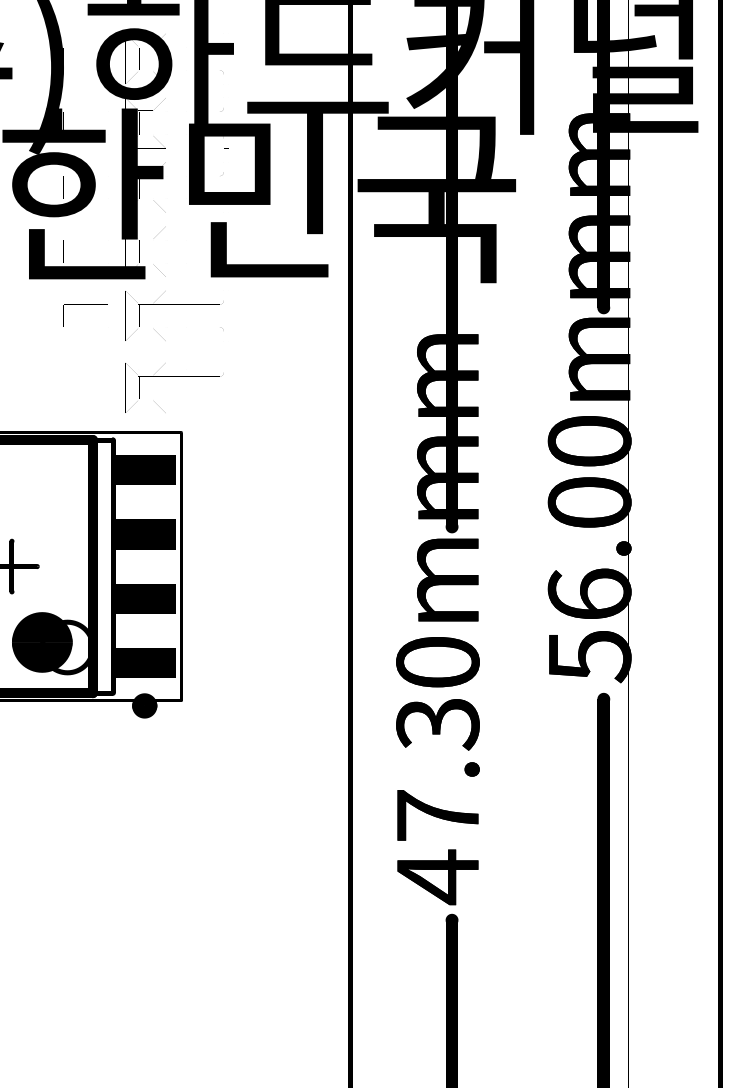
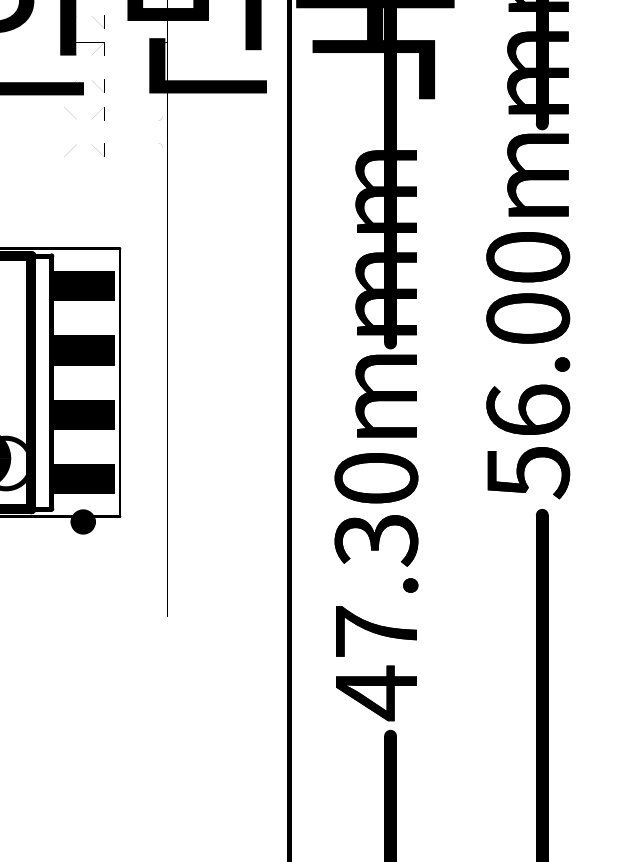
part: (174, 376) -> (113, 192), removed

